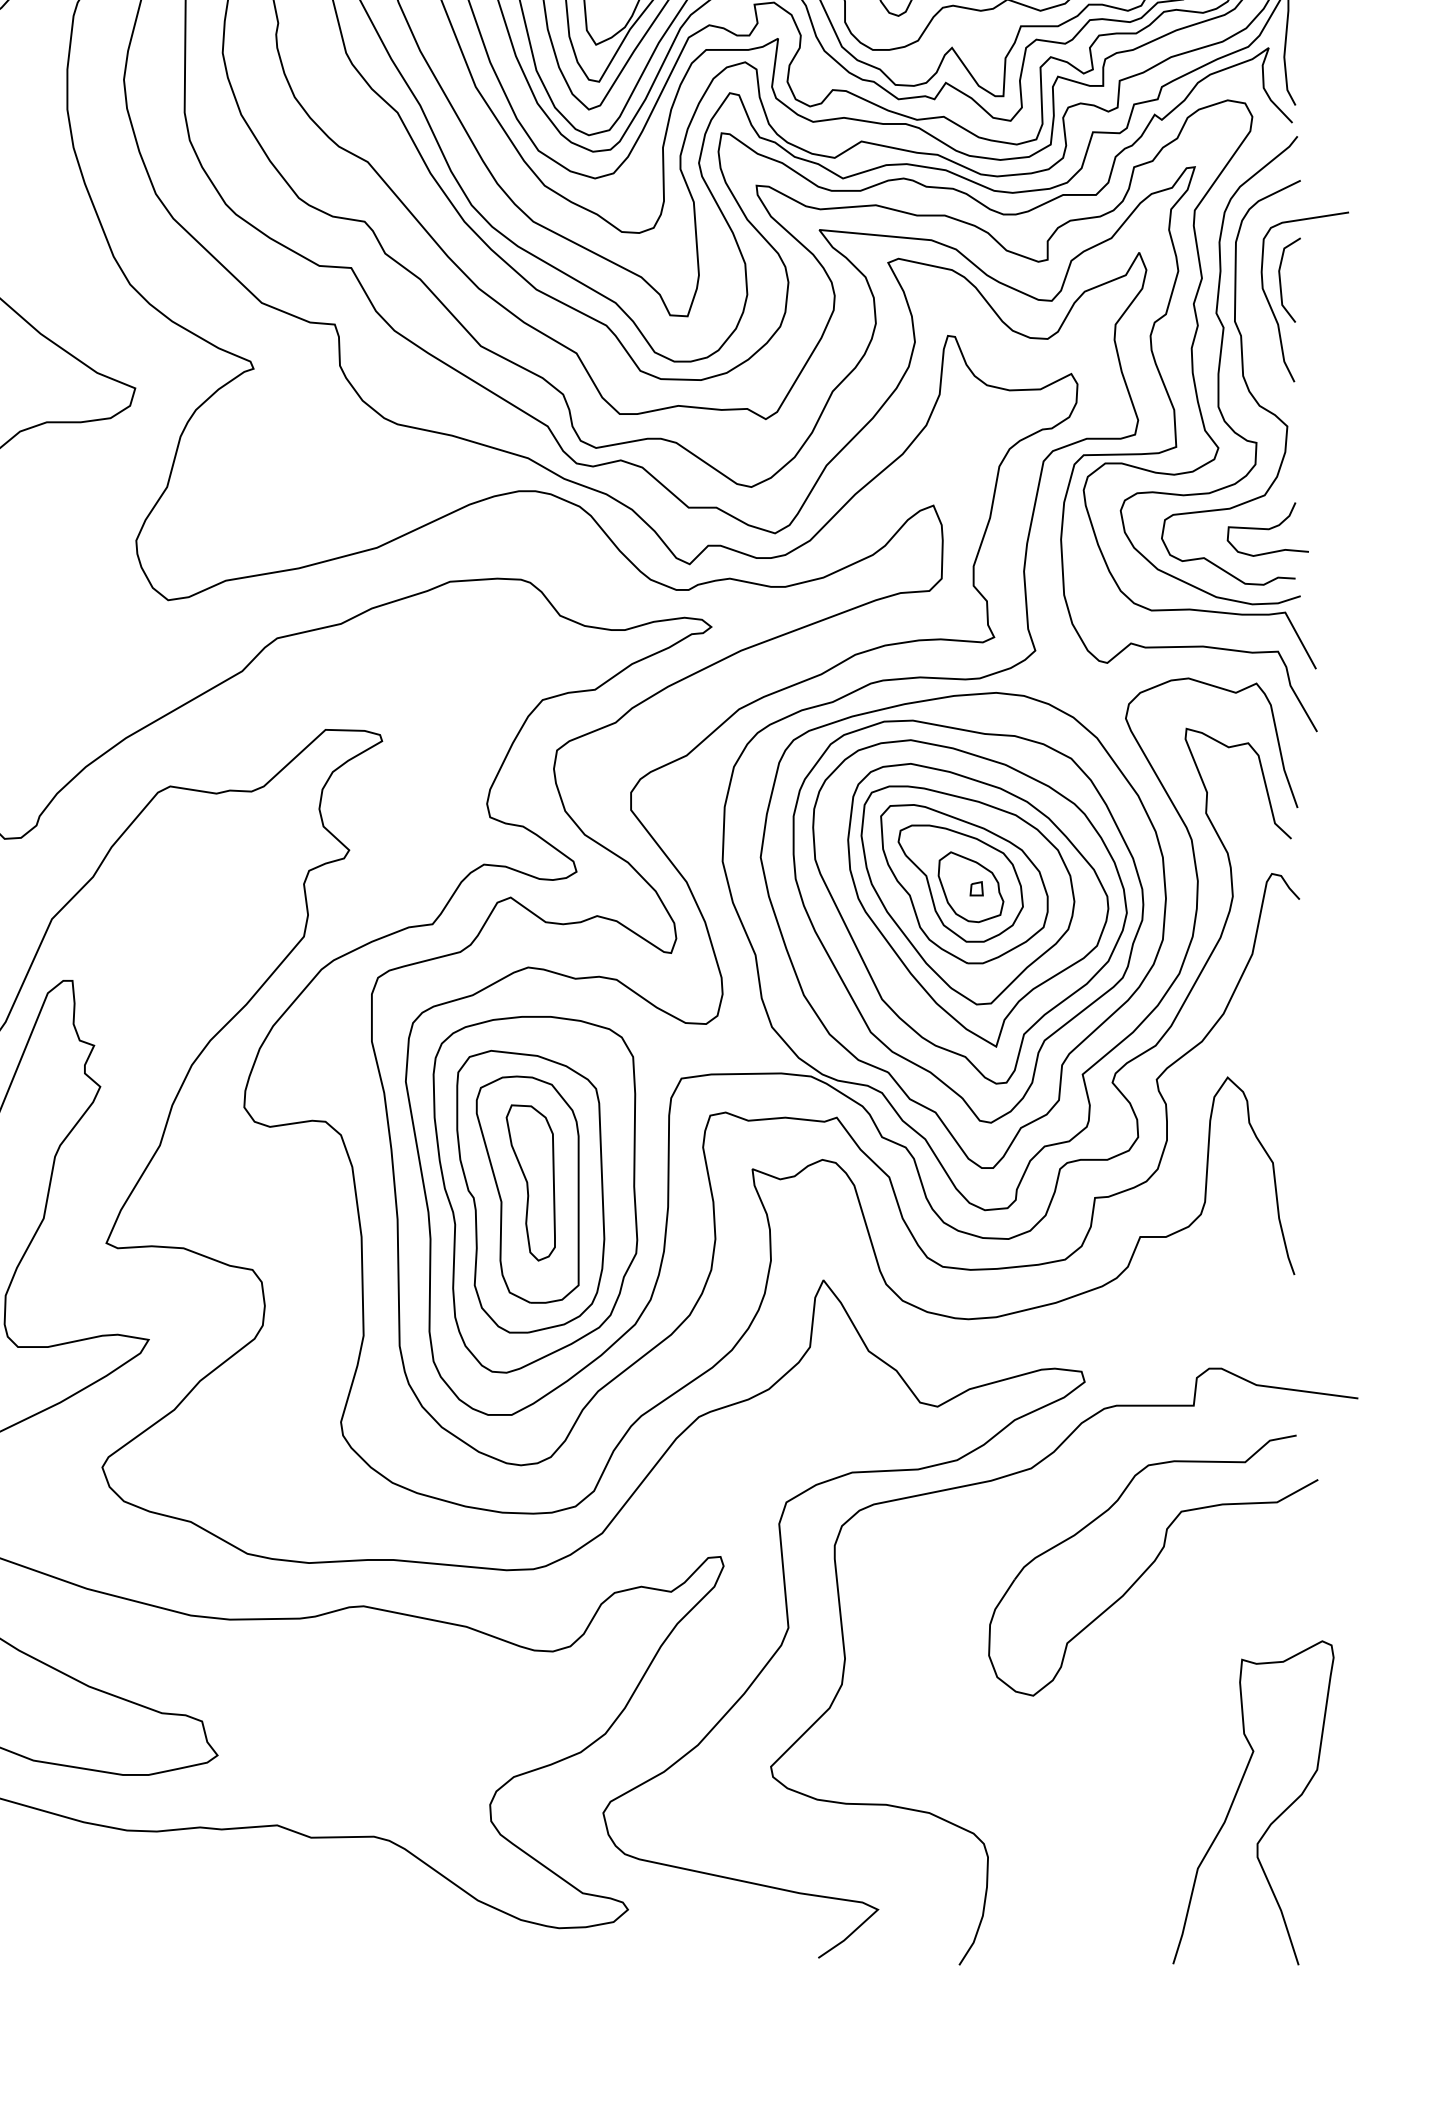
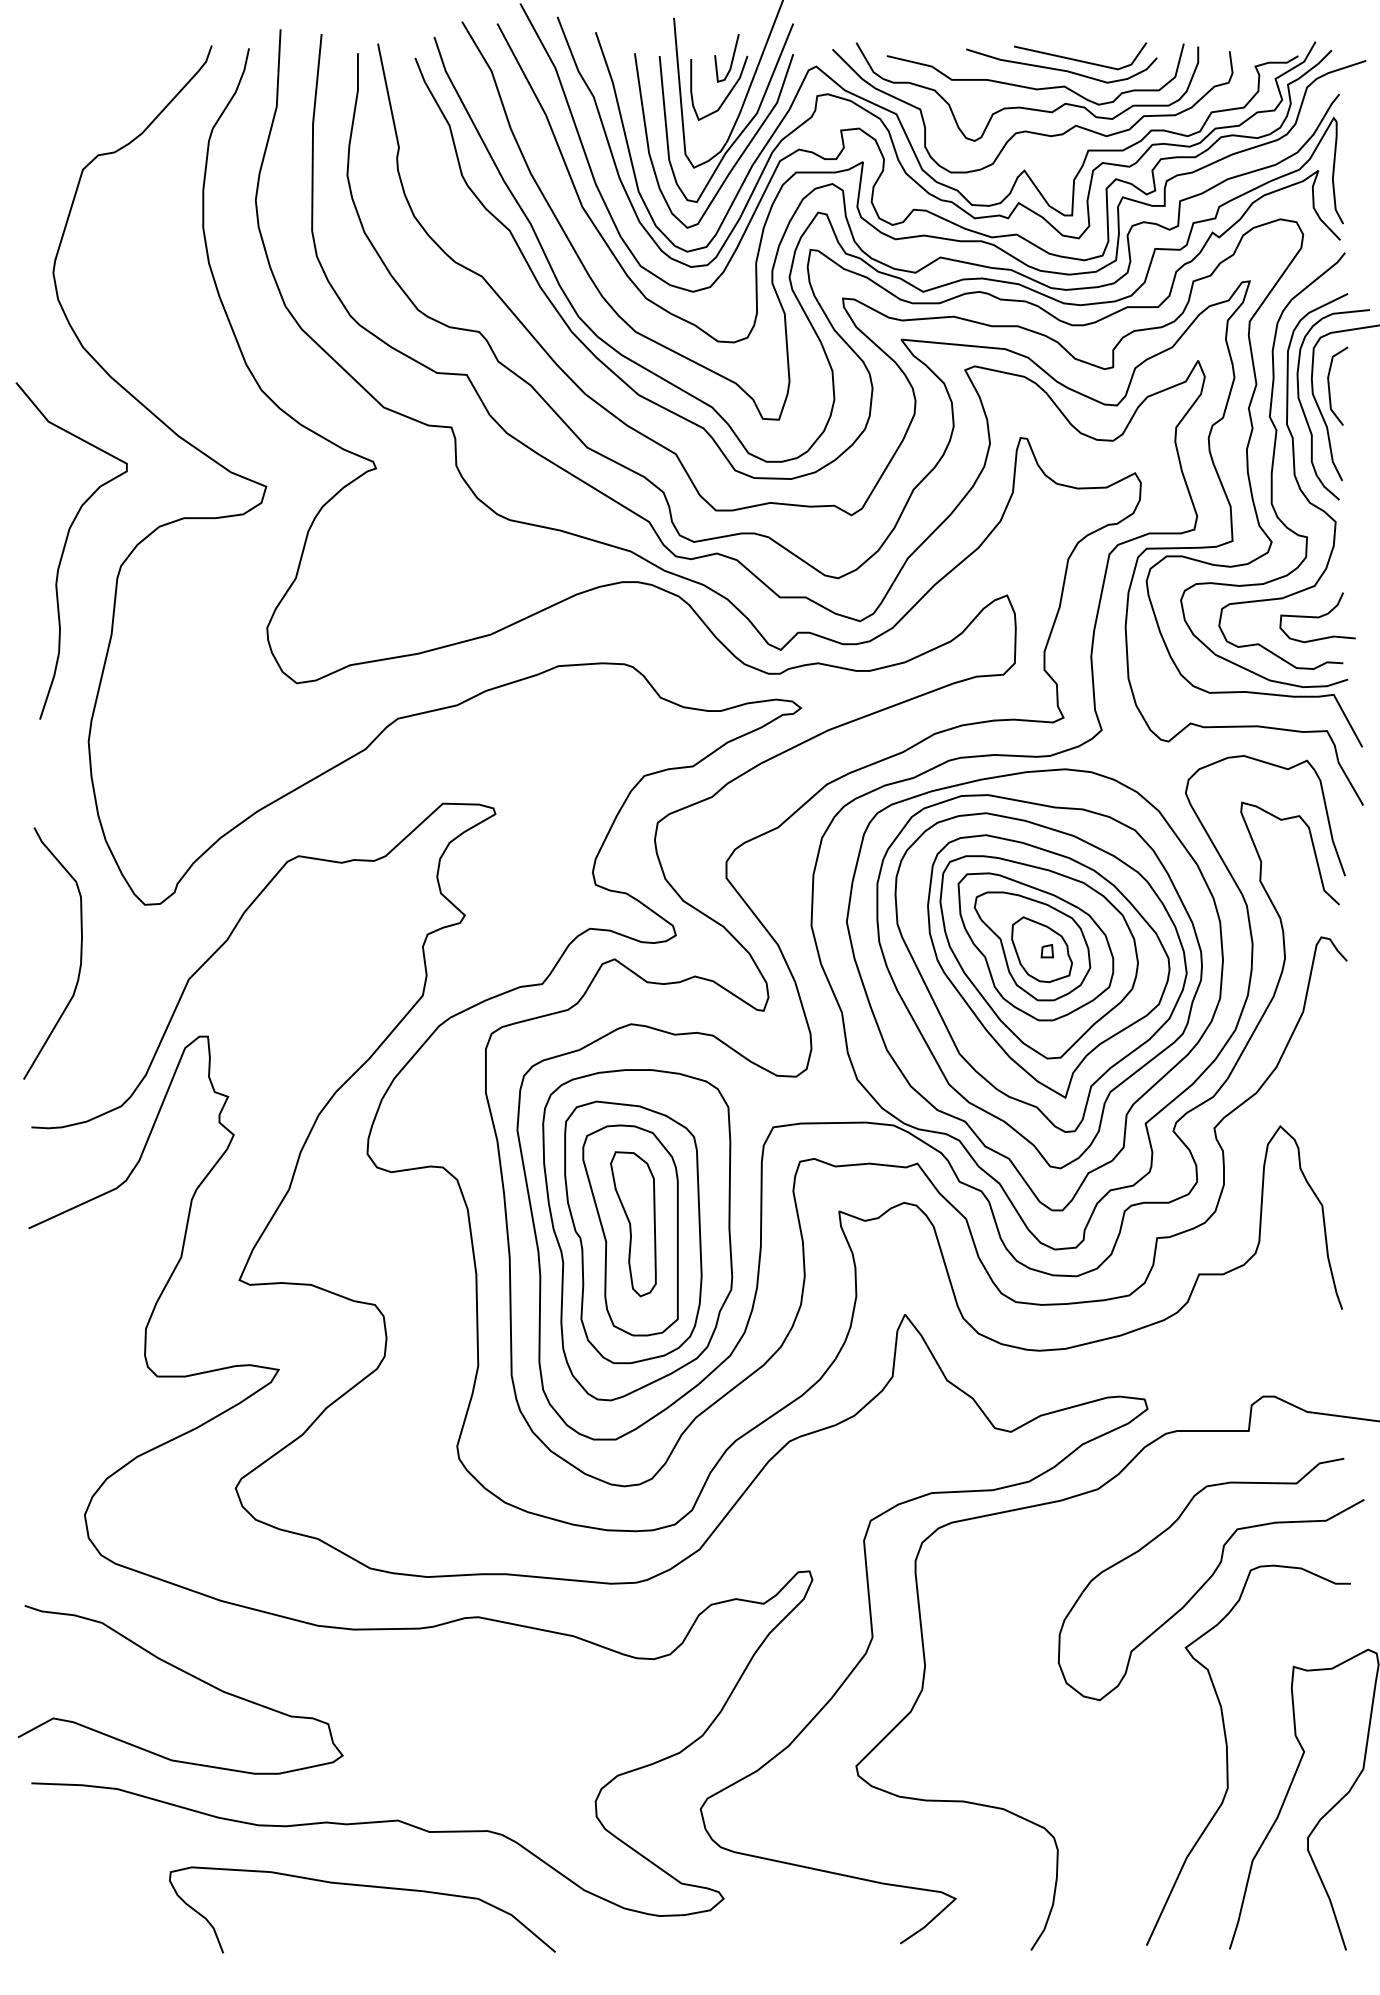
curve: (1254, 309) -> (1305, 413), added
curve: (1171, 1759) -> (1228, 1759), added
curve: (238, 1896) -> (362, 1886), added

